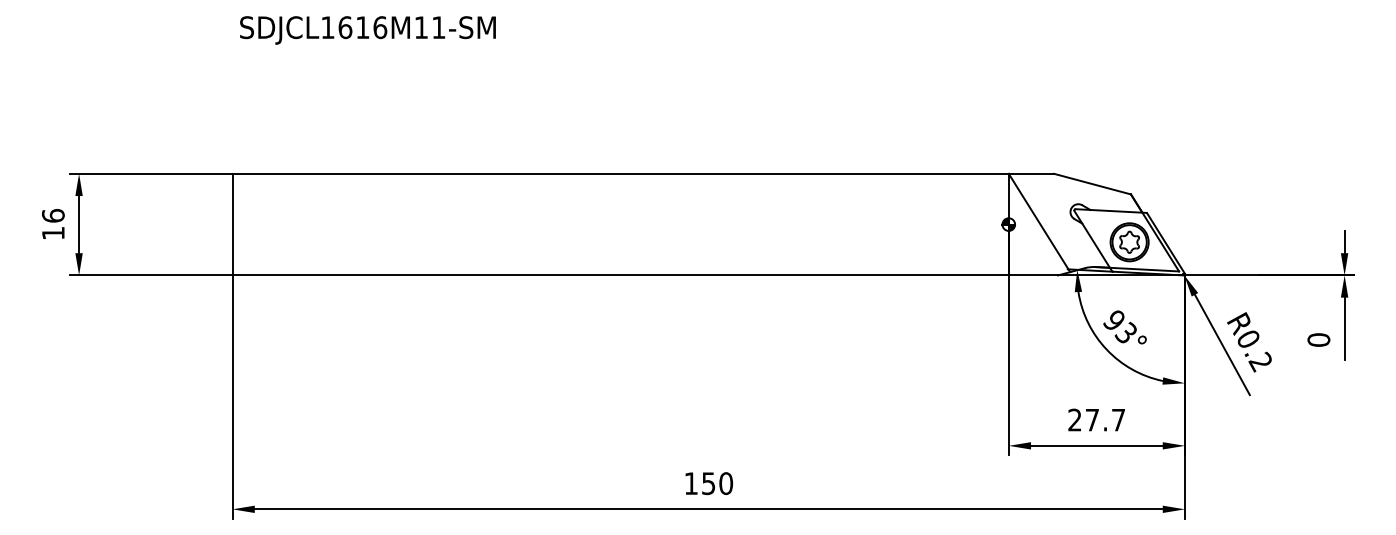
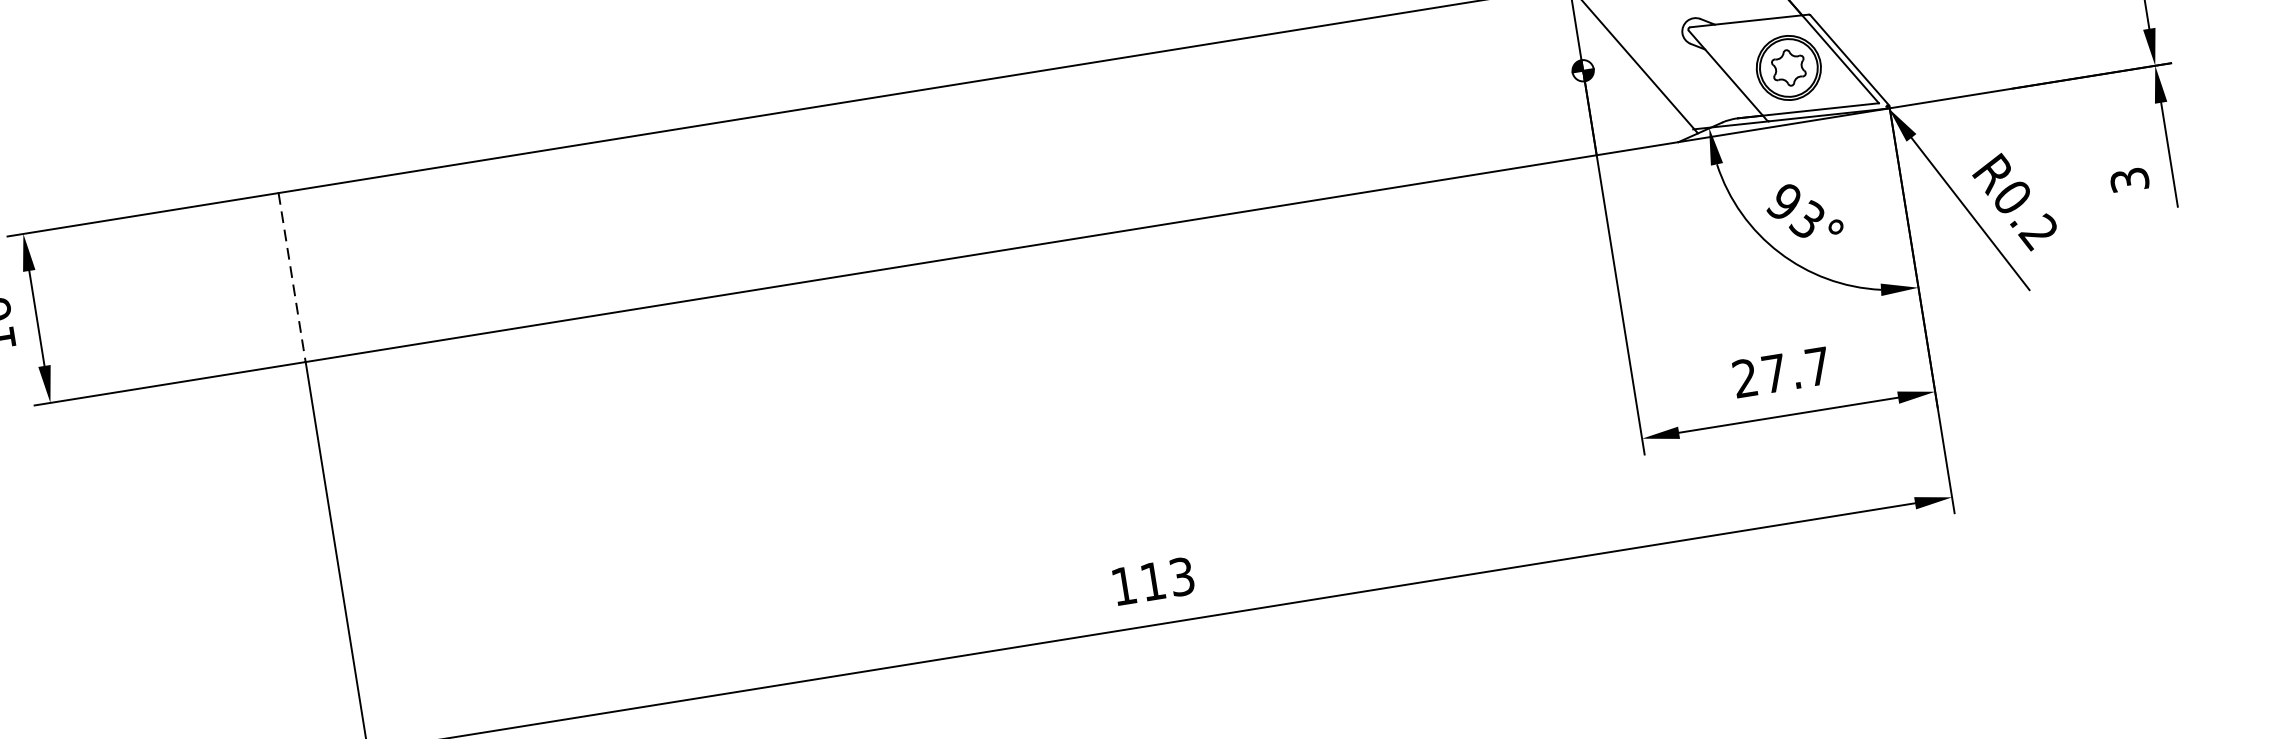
line: (232, 224) -> (292, 277), solid -> dashed
text: (1318, 339) -> (2128, 179), 0 -> 3
text: (717, 483) -> (1167, 578), 150 -> 113

